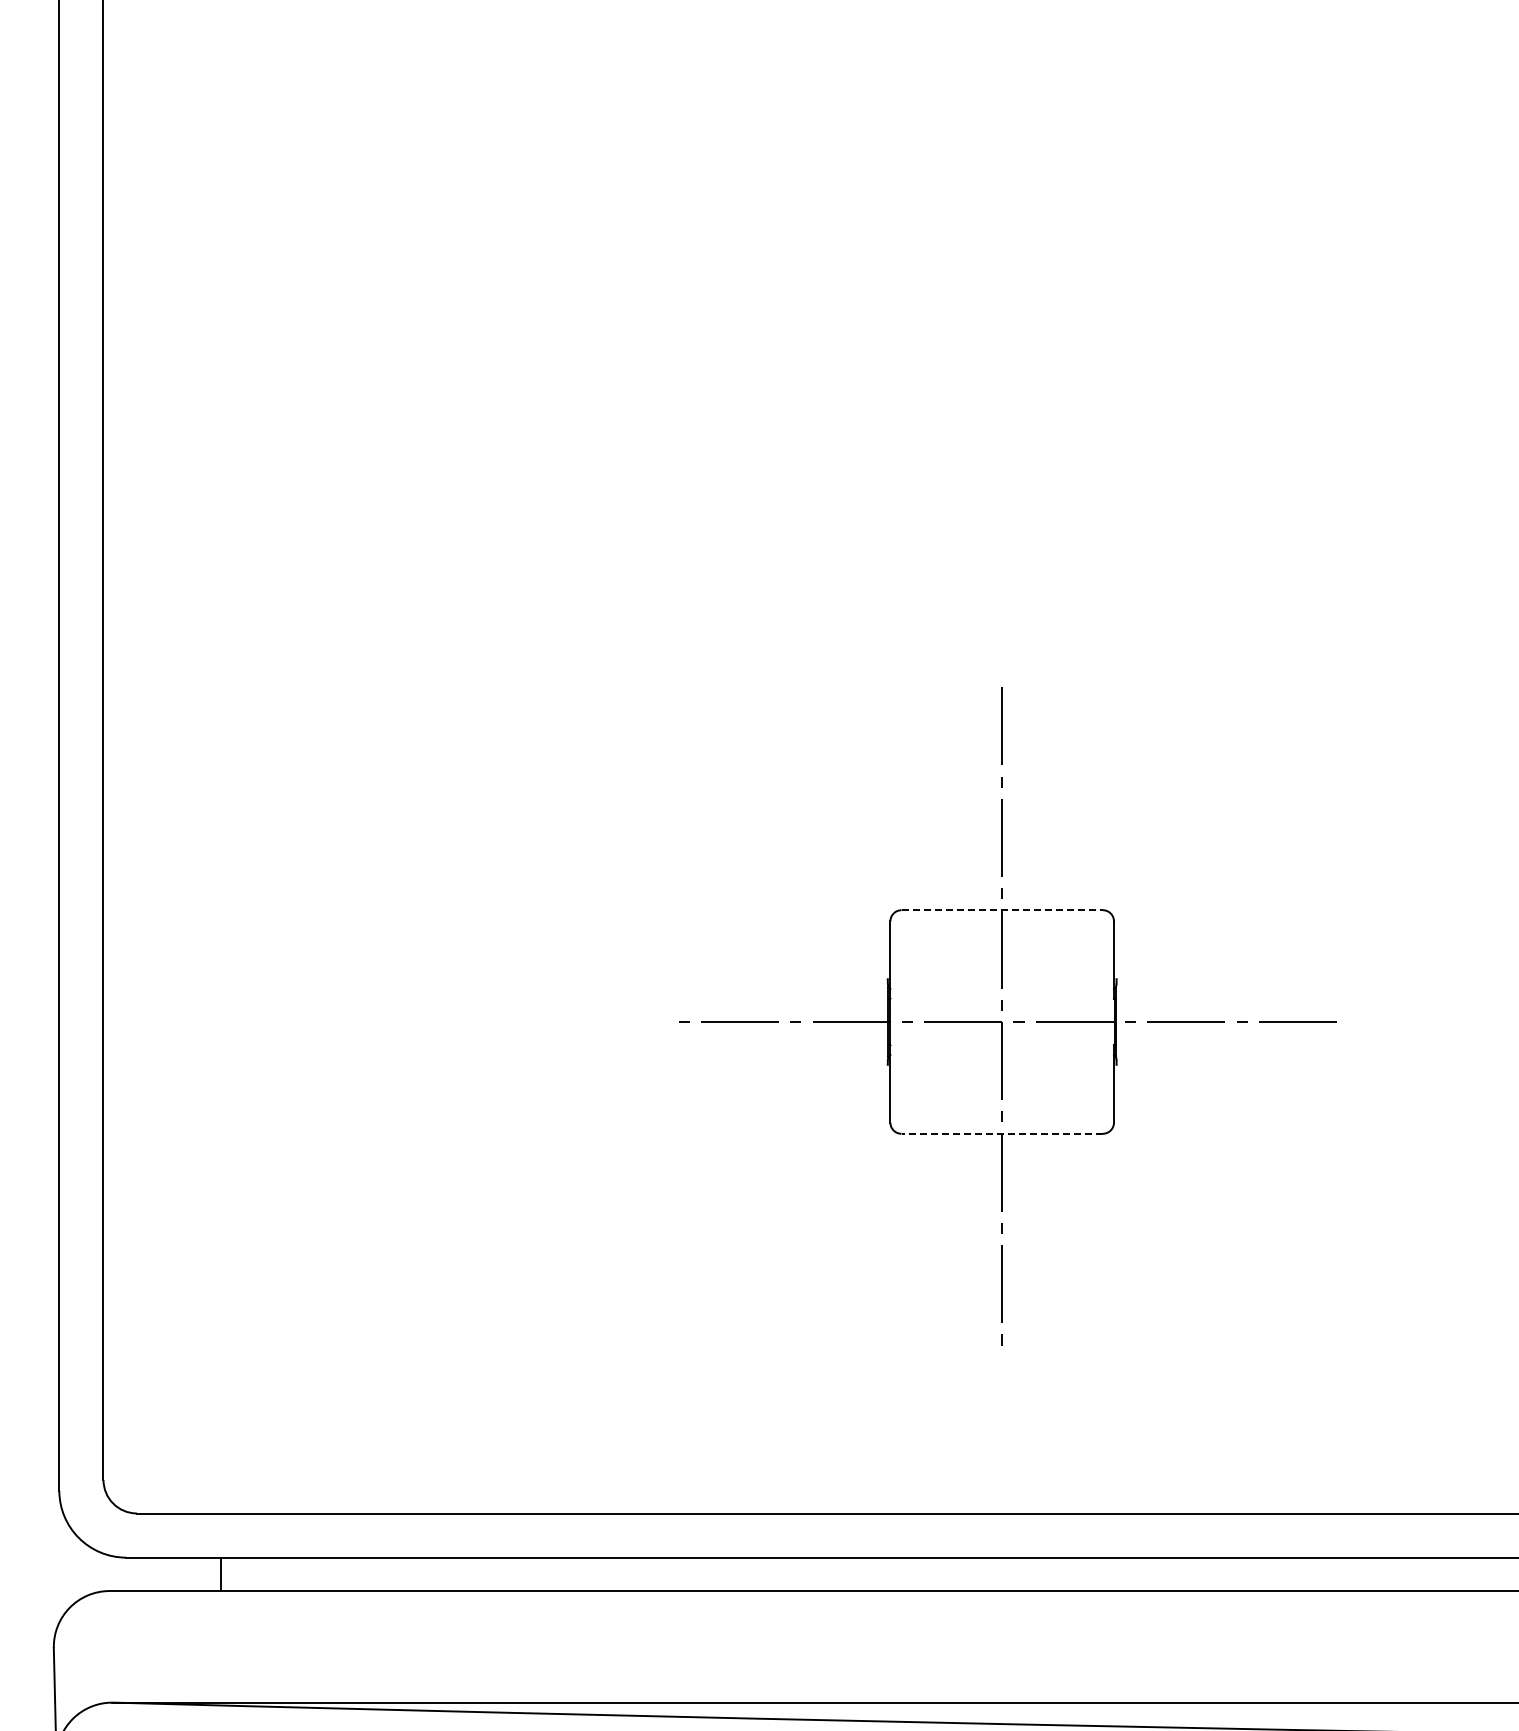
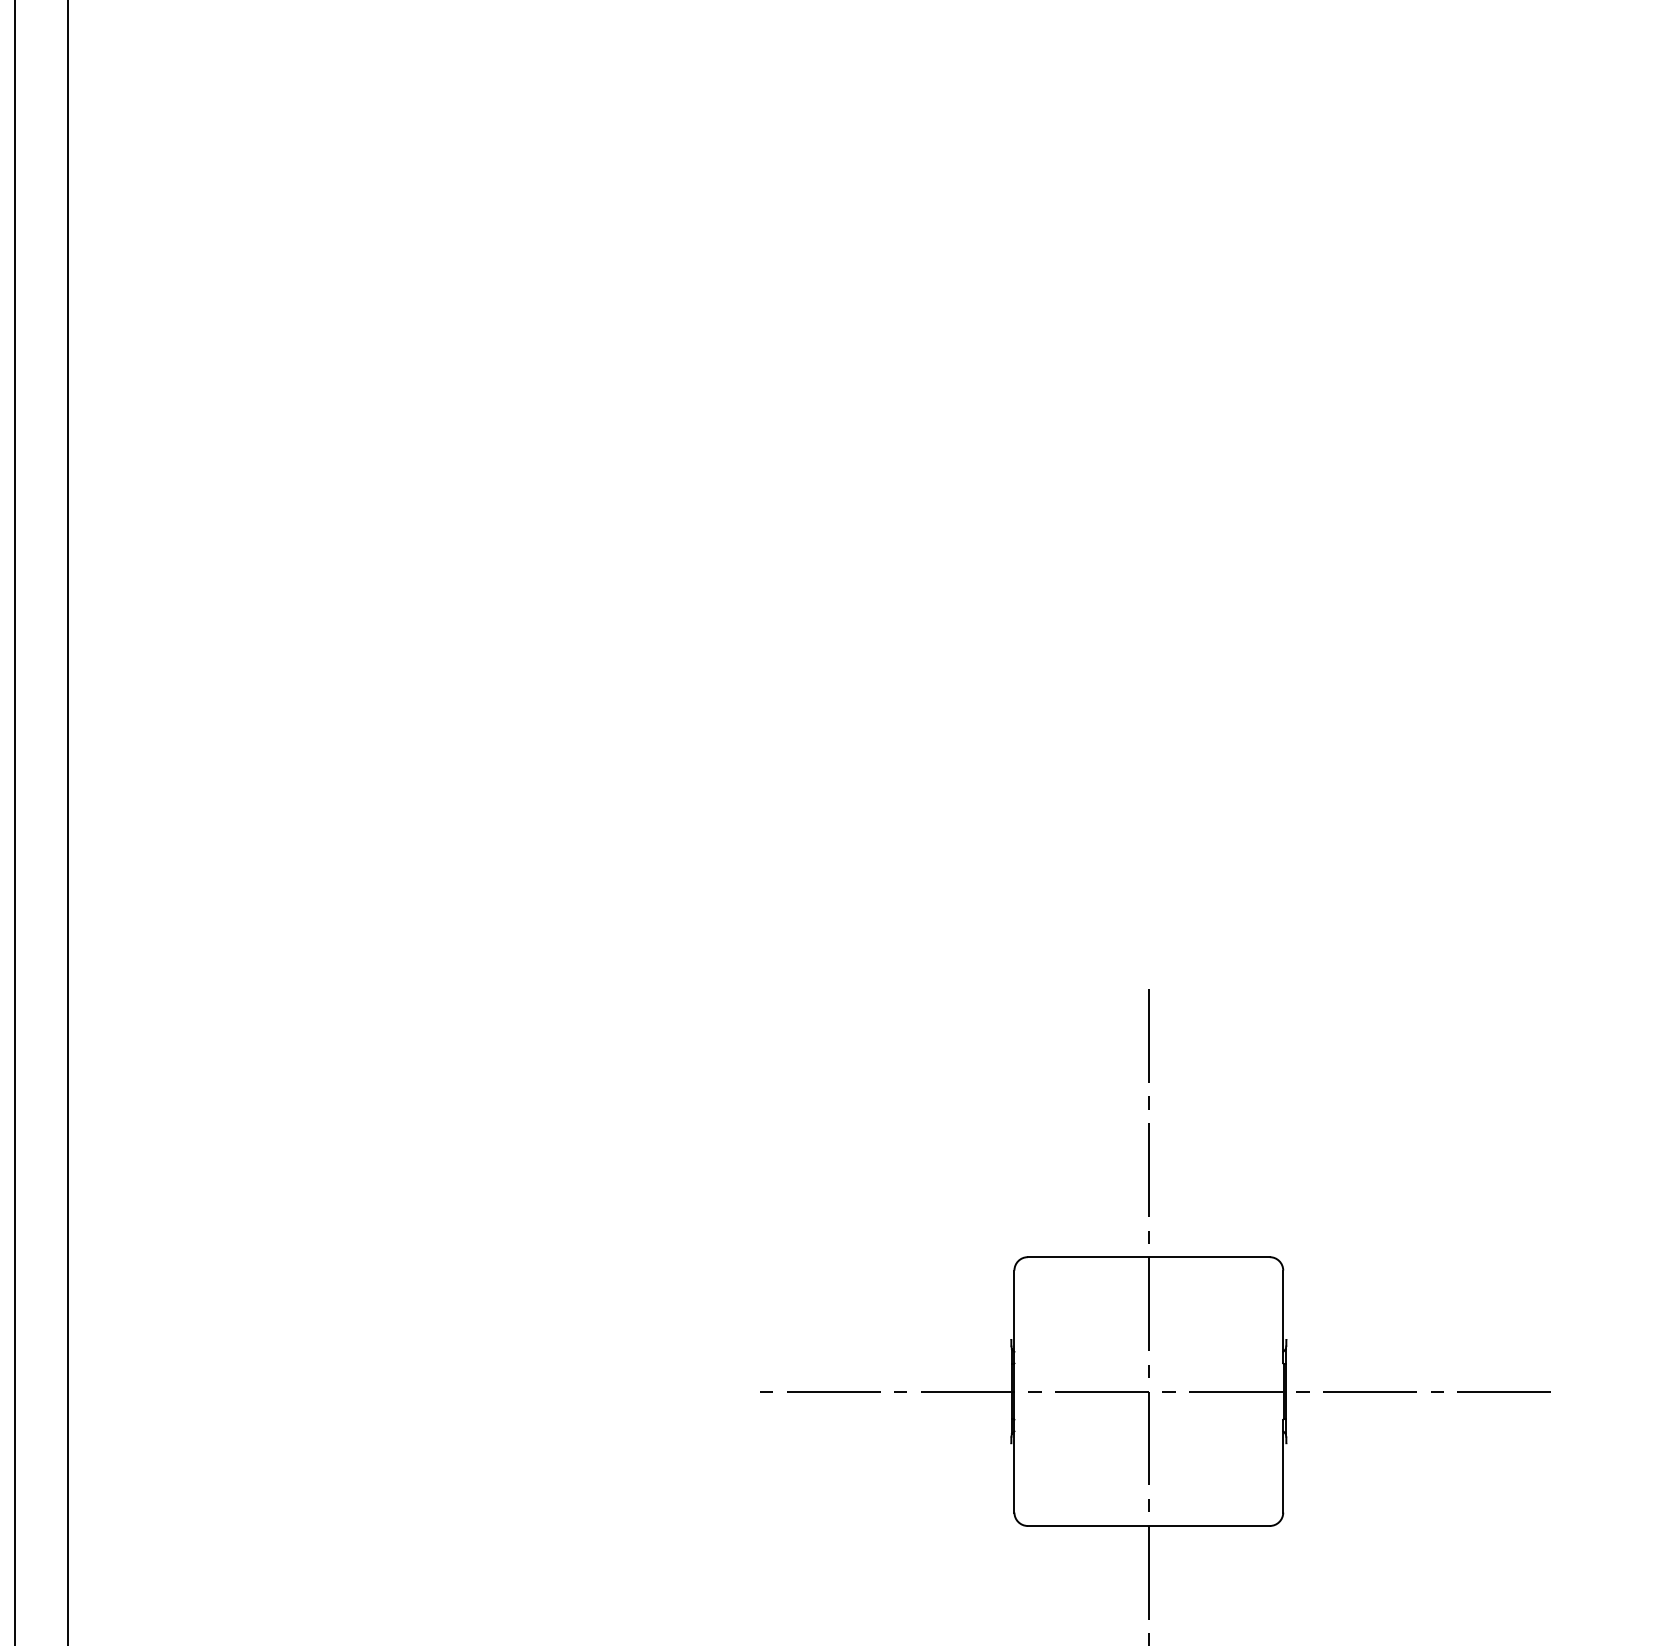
line: (1002, 910) -> (1149, 1257), dashed -> solid
line: (1002, 1133) -> (1149, 1525), dashed -> solid

